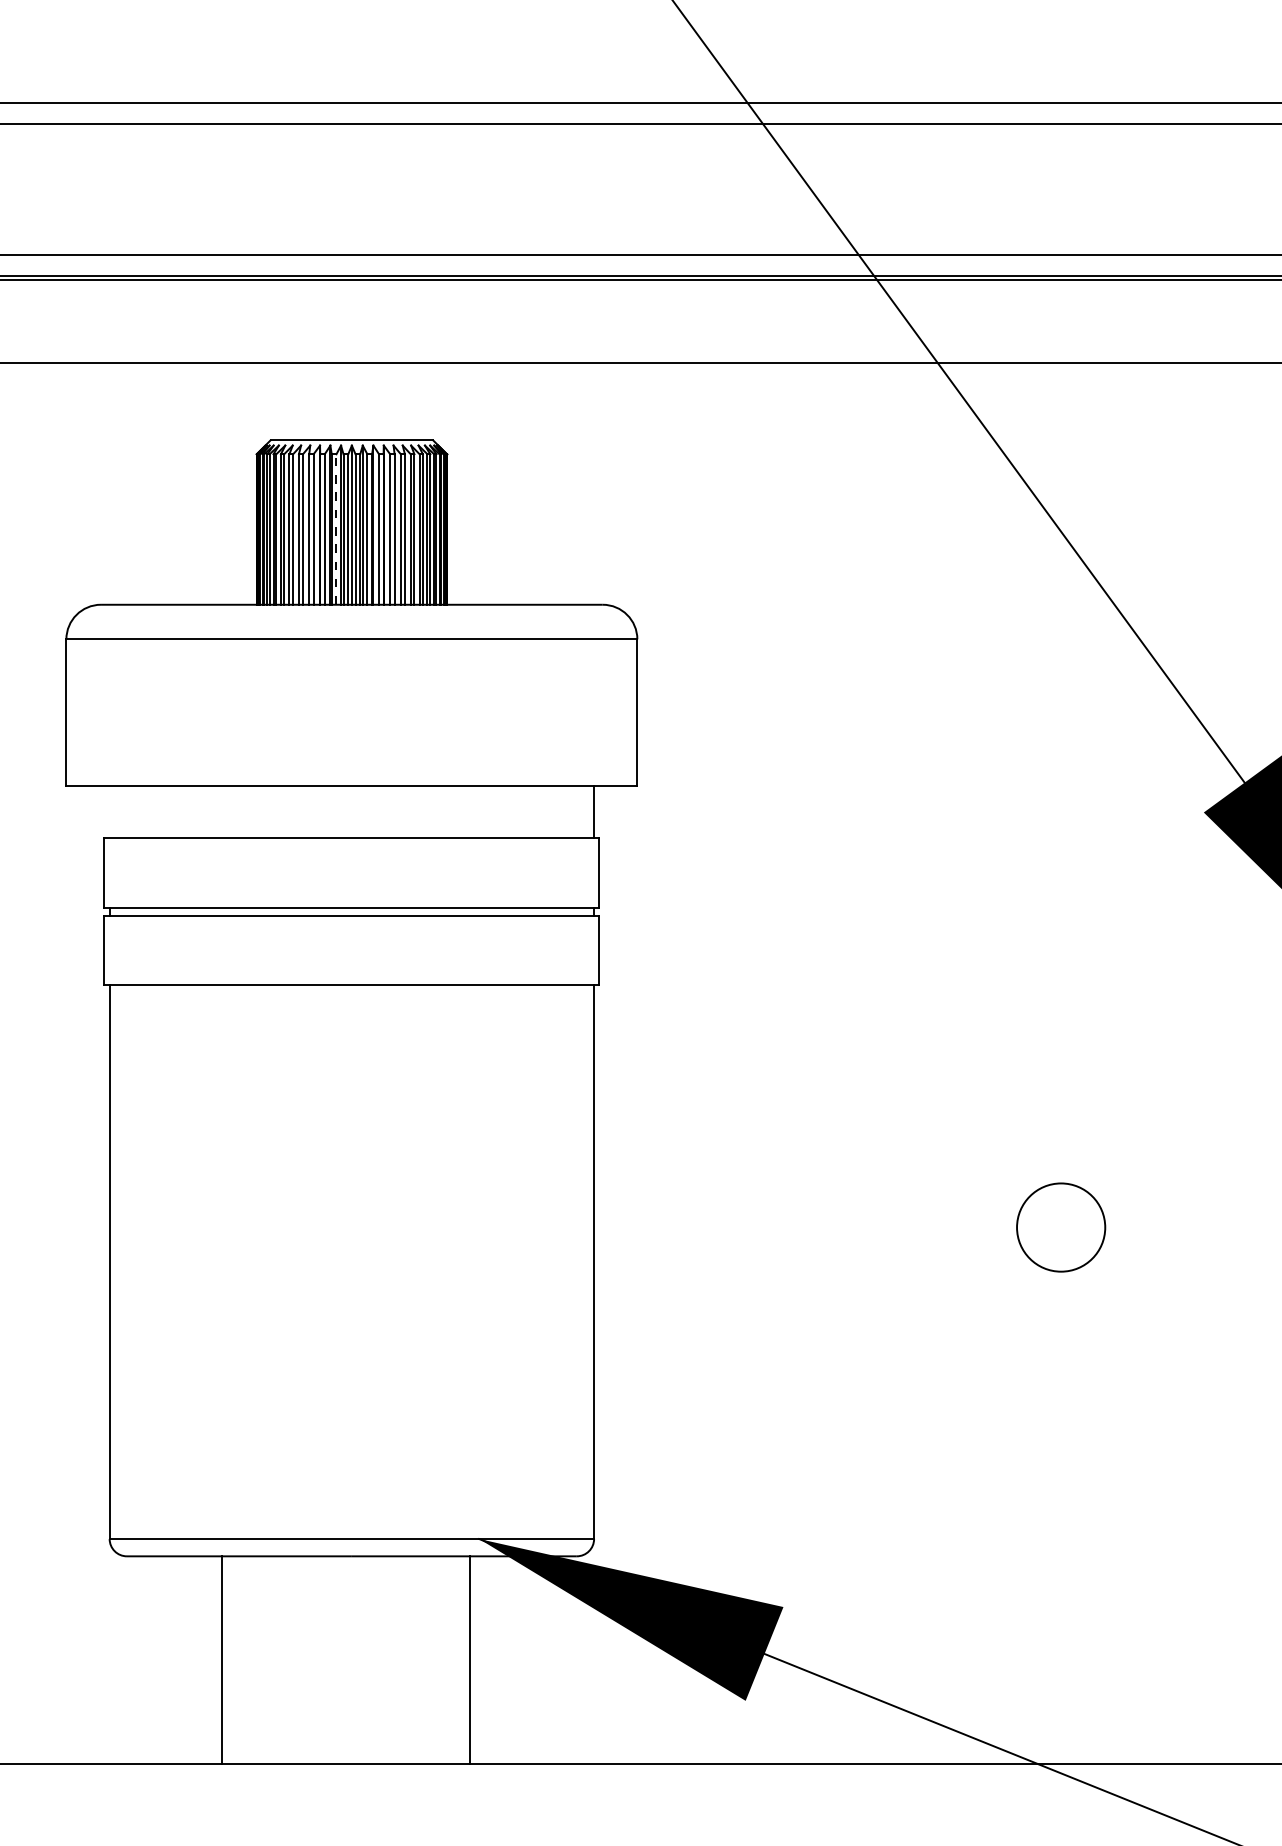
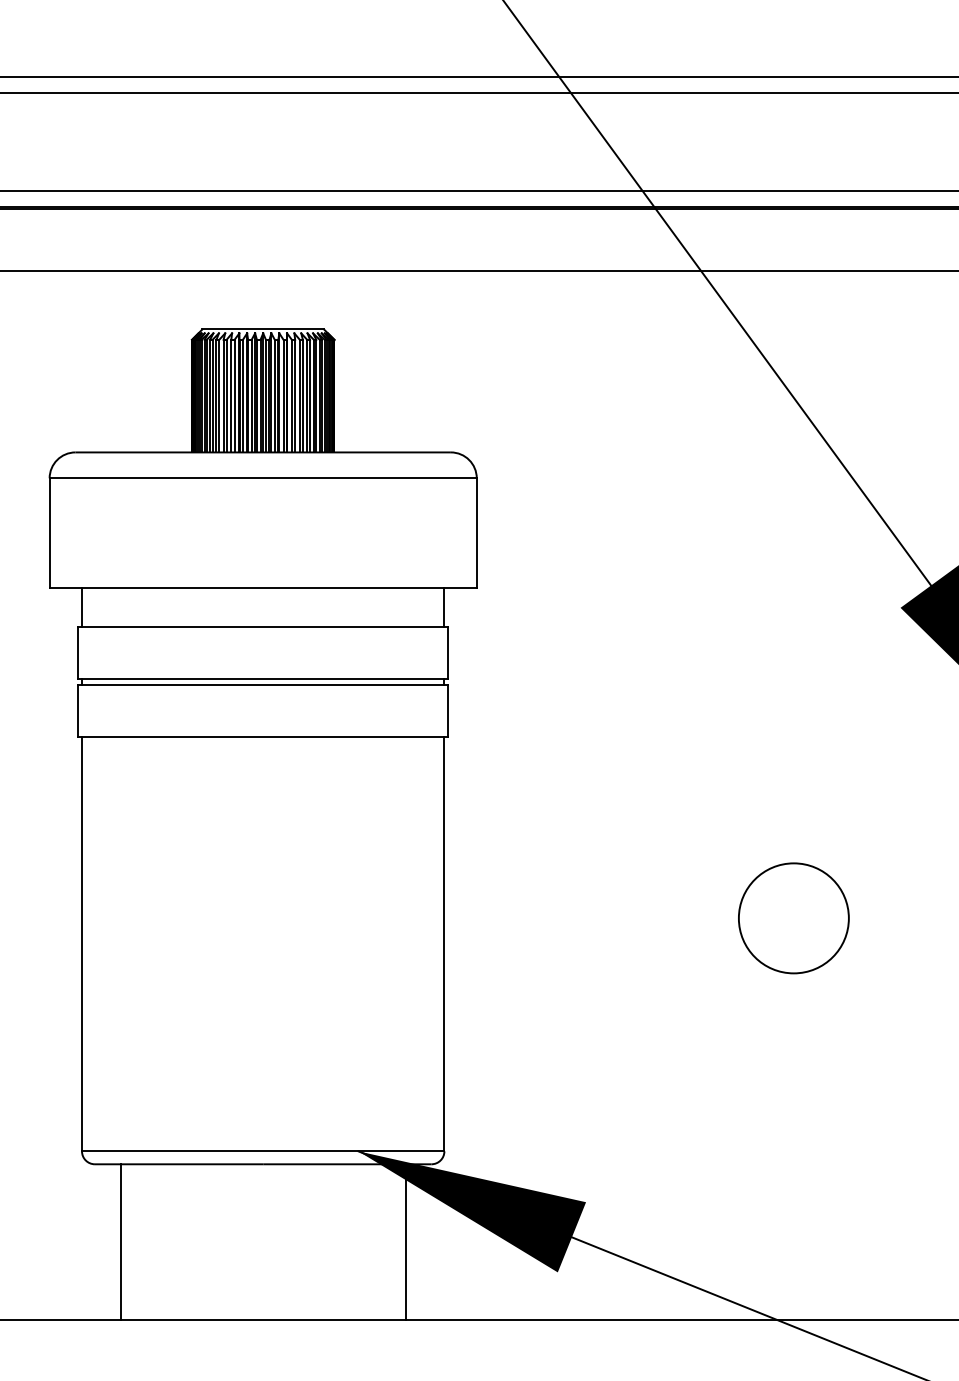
line: (336, 529) -> (251, 396), dashed -> solid
line: (109, 812) -> (81, 607), added
circle: (1060, 1227) -> (793, 918), size x1.67
line: (221, 1659) -> (120, 1241), moved
line: (470, 1659) -> (405, 1241), moved

